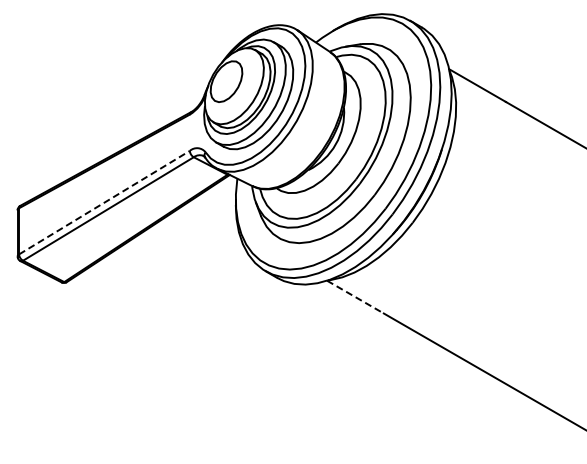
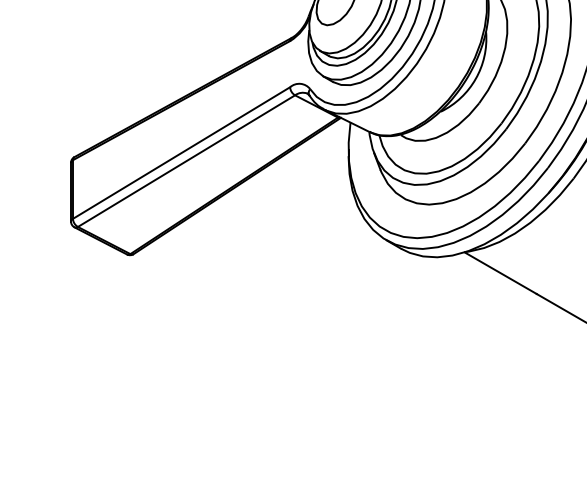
line: (104, 202) -> (181, 152), dashed -> solid
line: (355, 297) -> (500, 273), dashed -> solid

